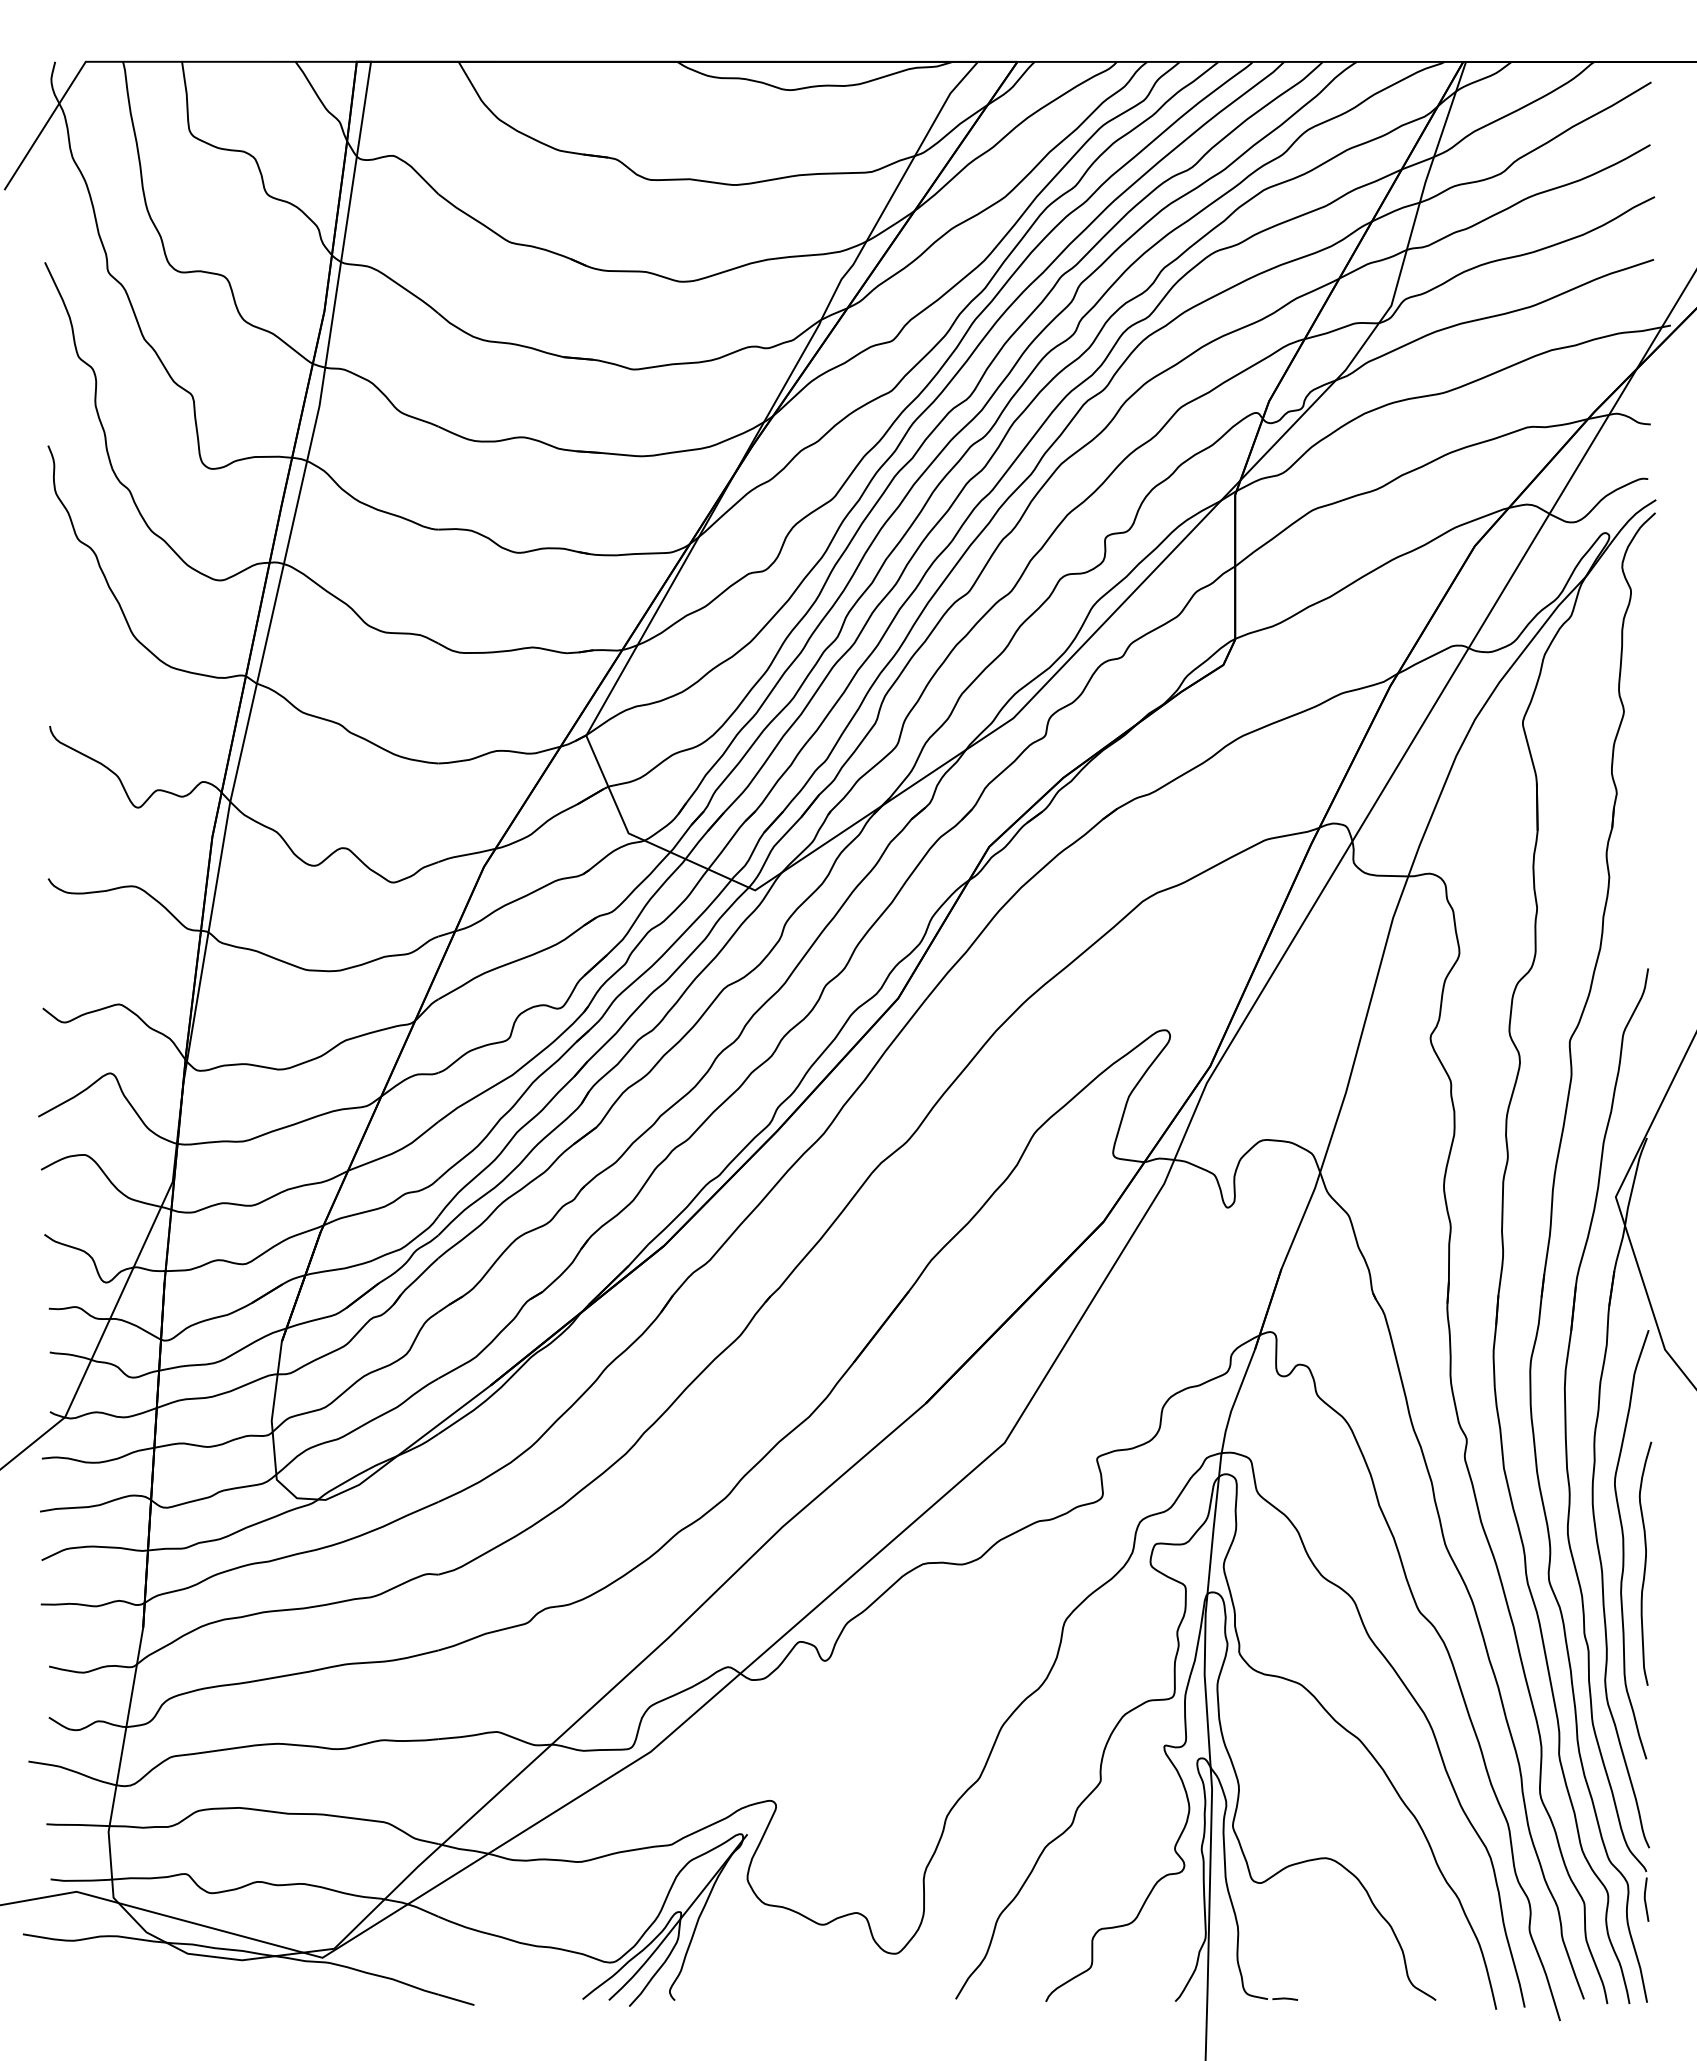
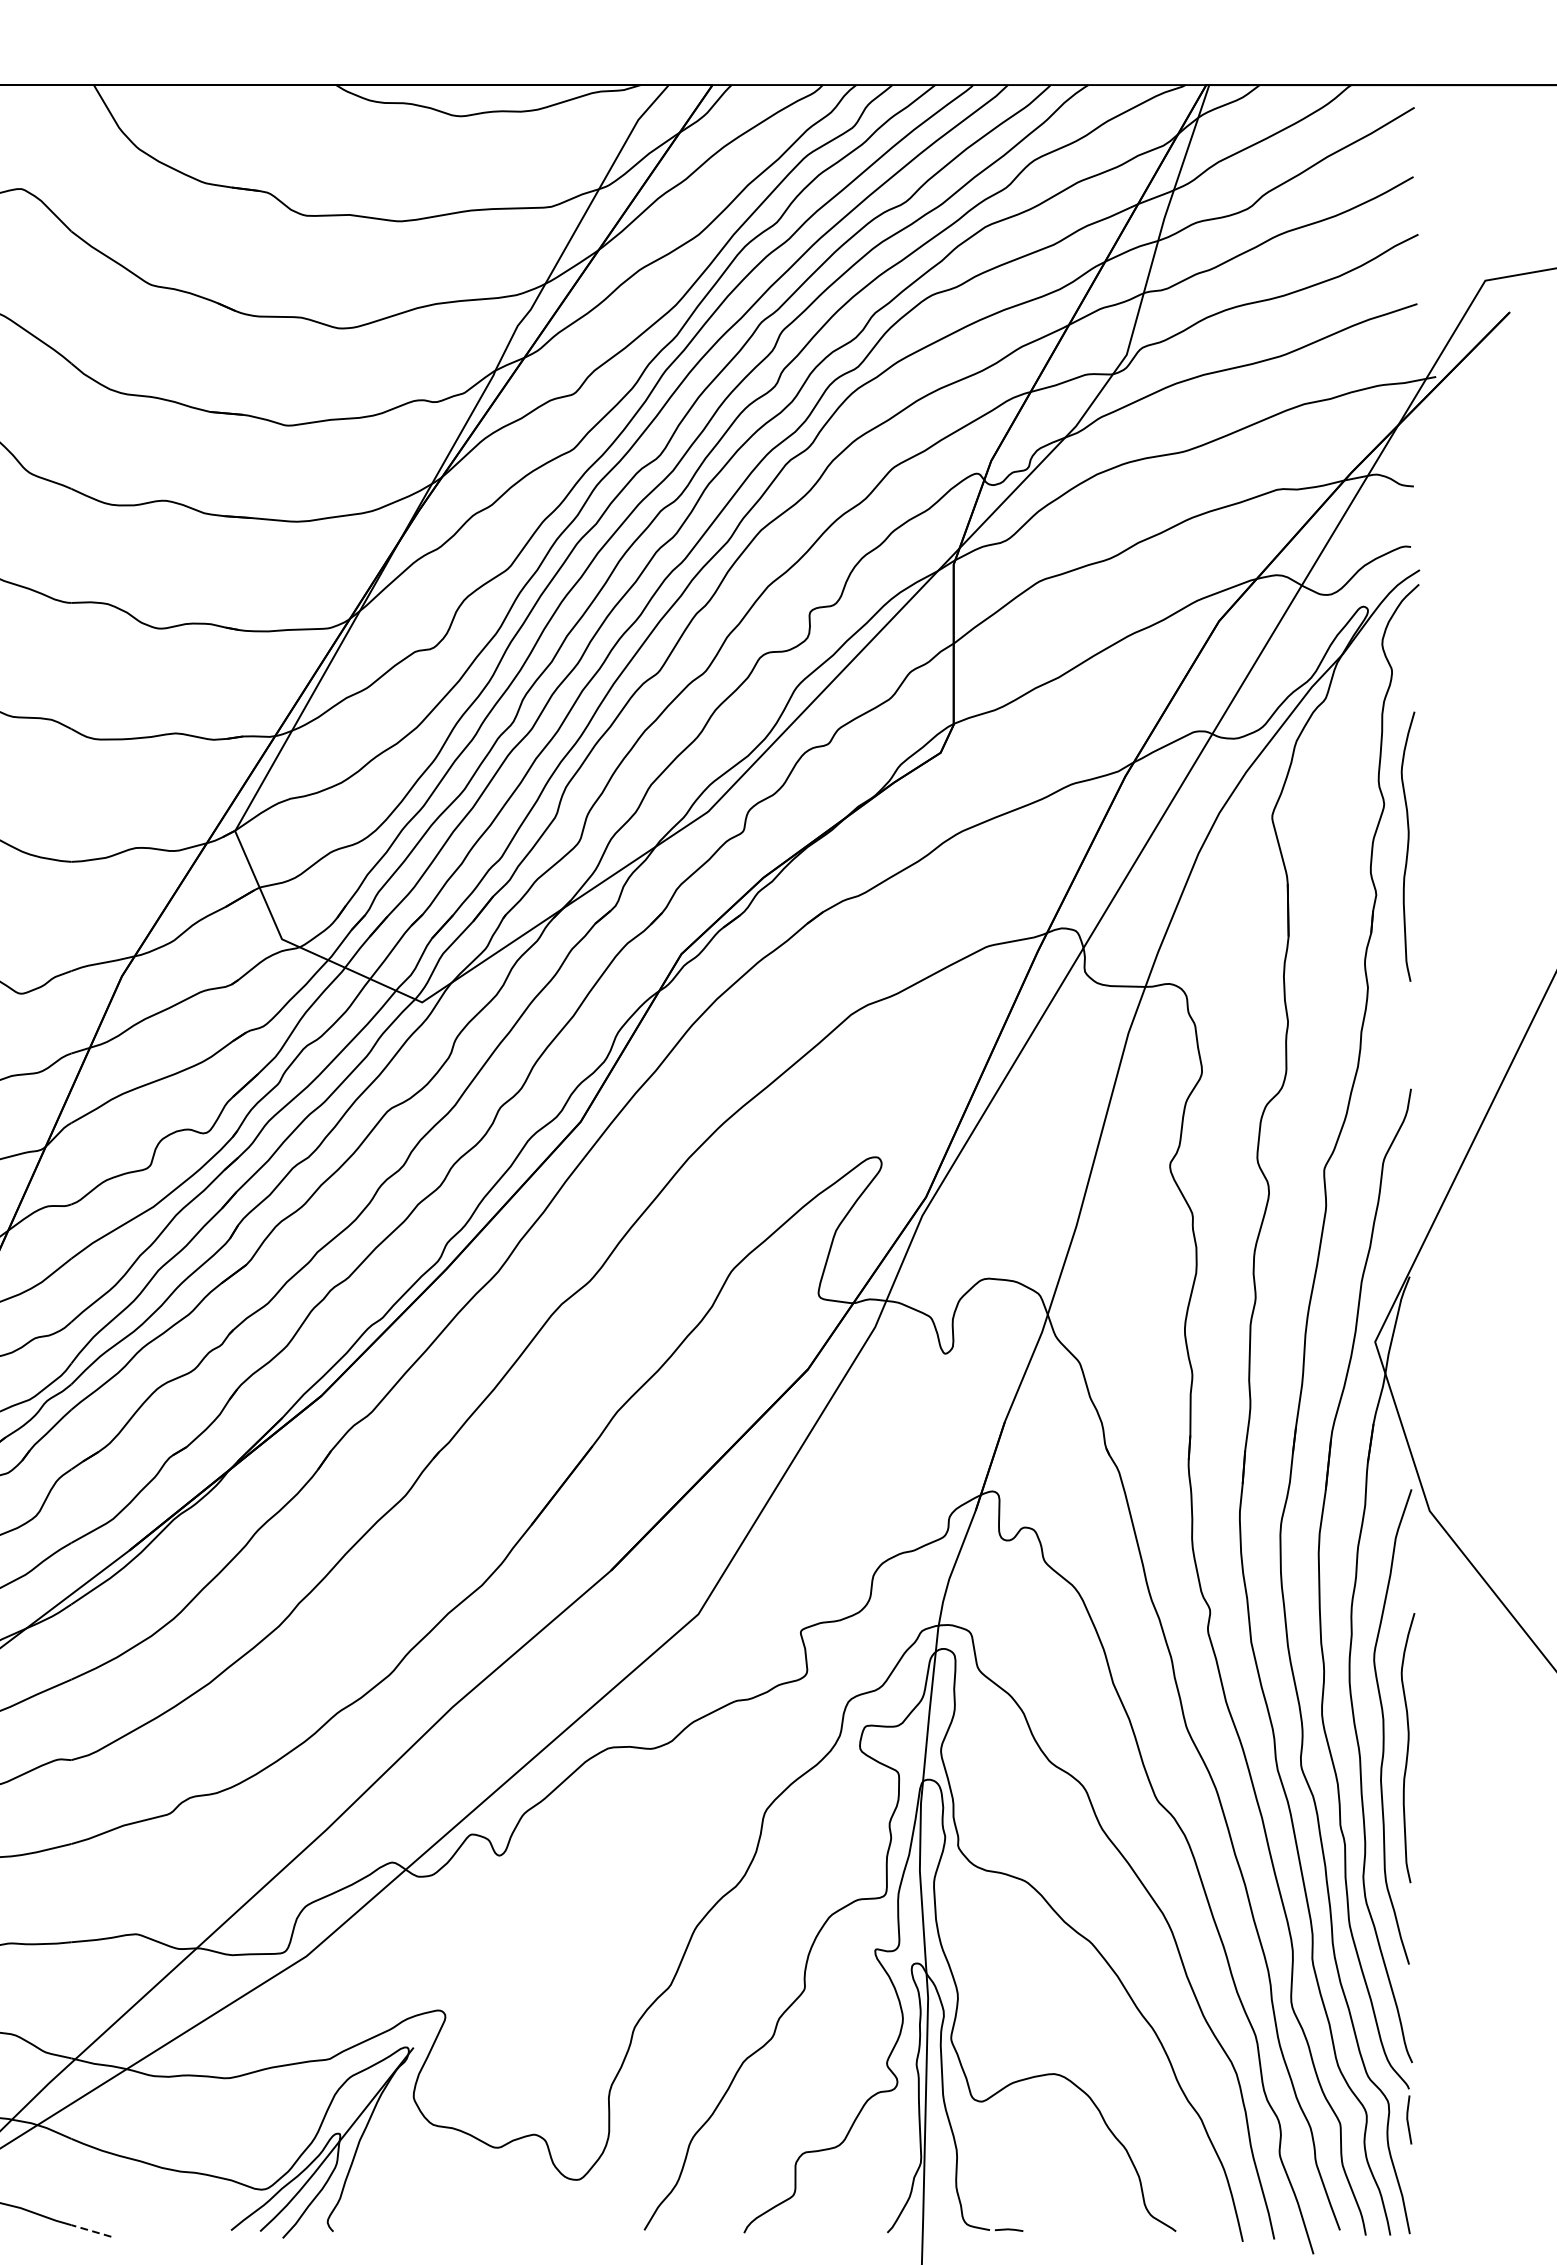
curve: (1645, 749) -> (1408, 846), added
line: (456, 1999) -> (91, 2230), solid -> dashed

